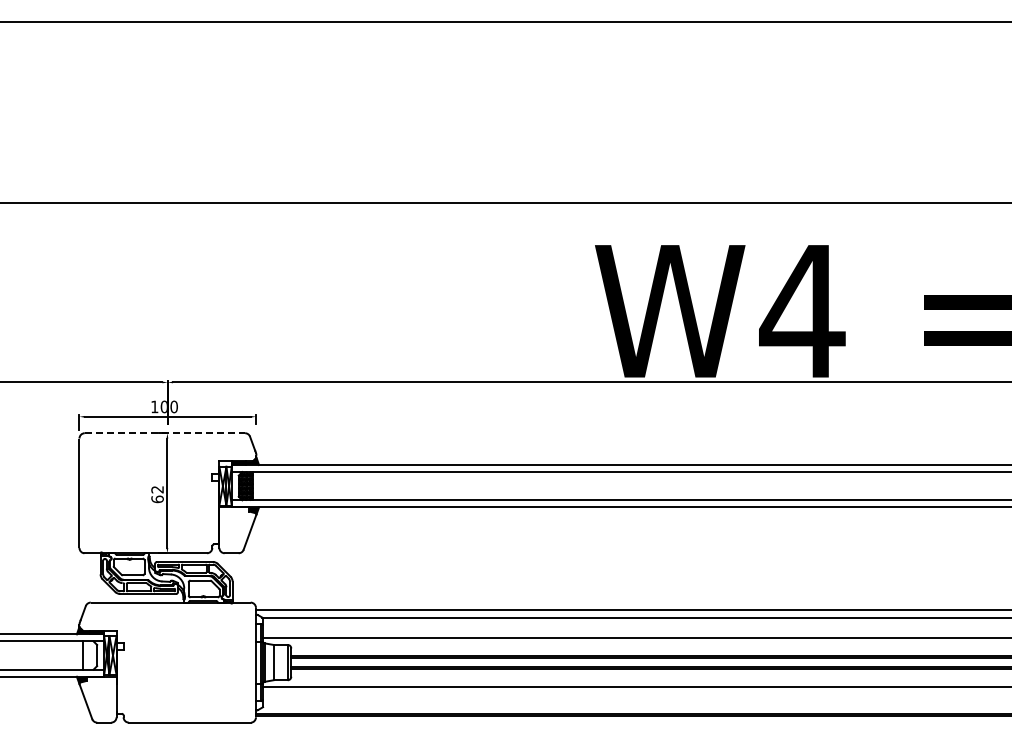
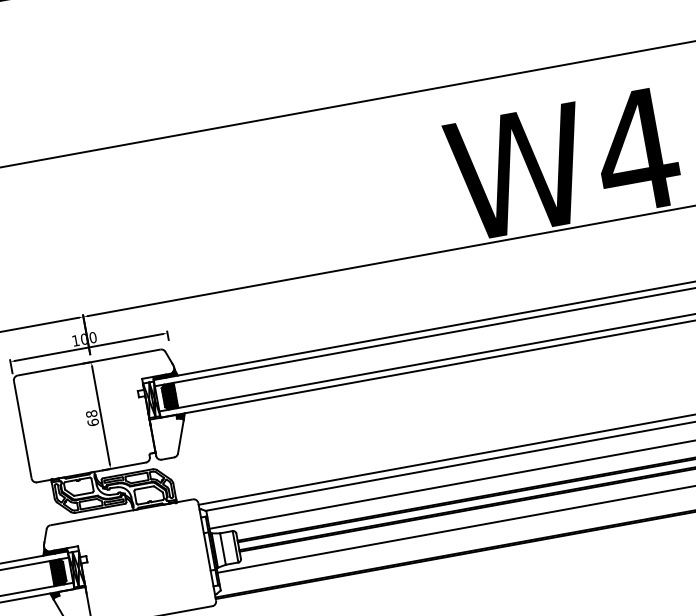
line: (165, 433) -> (89, 362), dashed -> solid
text: (157, 489) -> (91, 413), 62 -> 68
hatch: (90, 655) -> (58, 572), added

